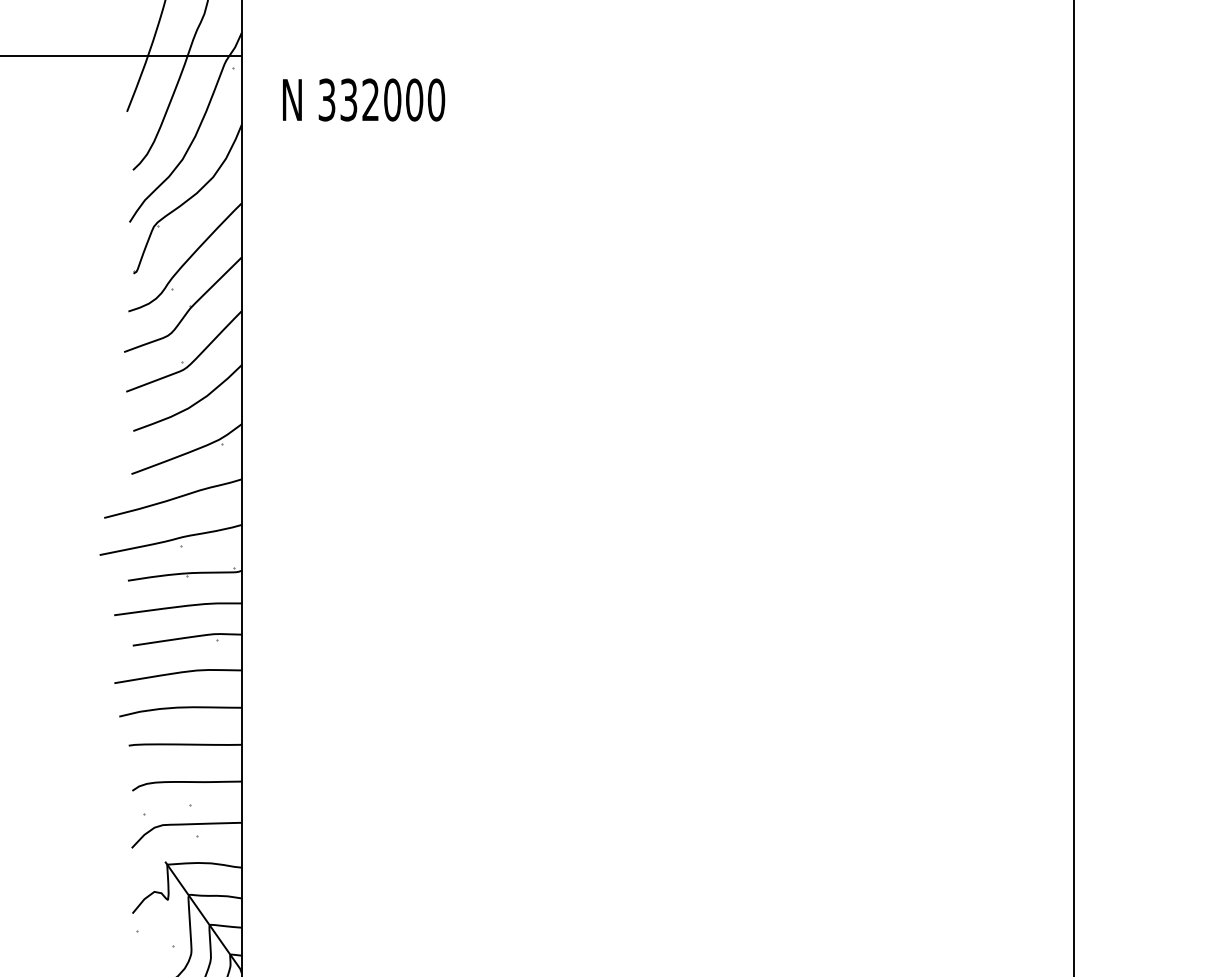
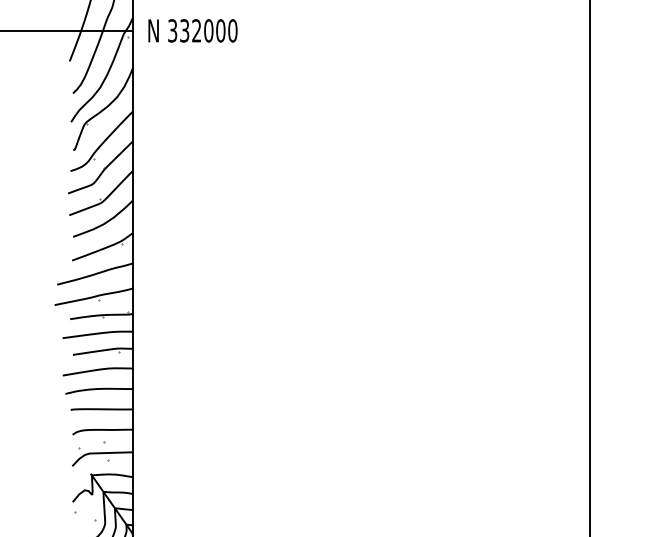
text: (363, 99) -> (192, 30), moved

